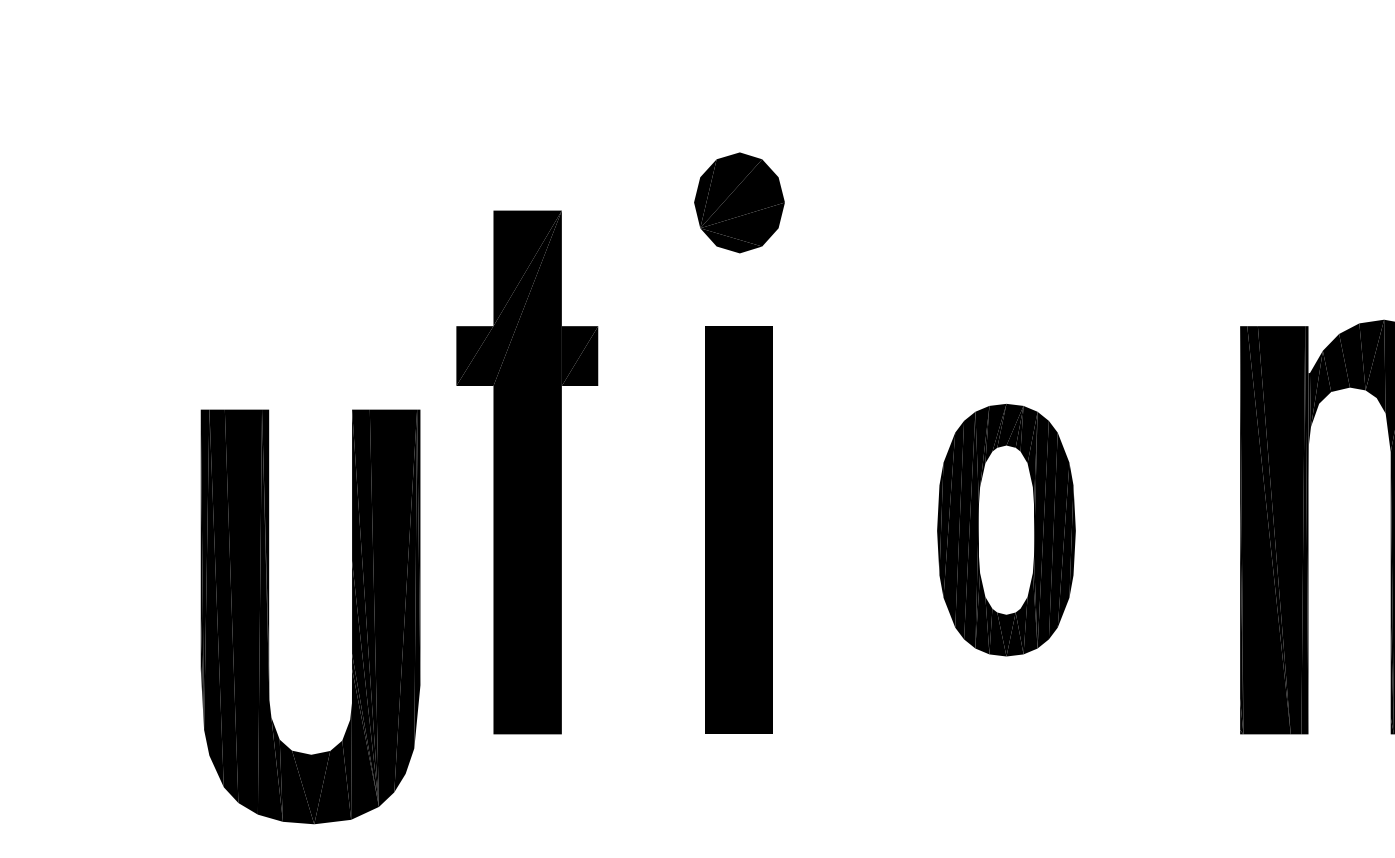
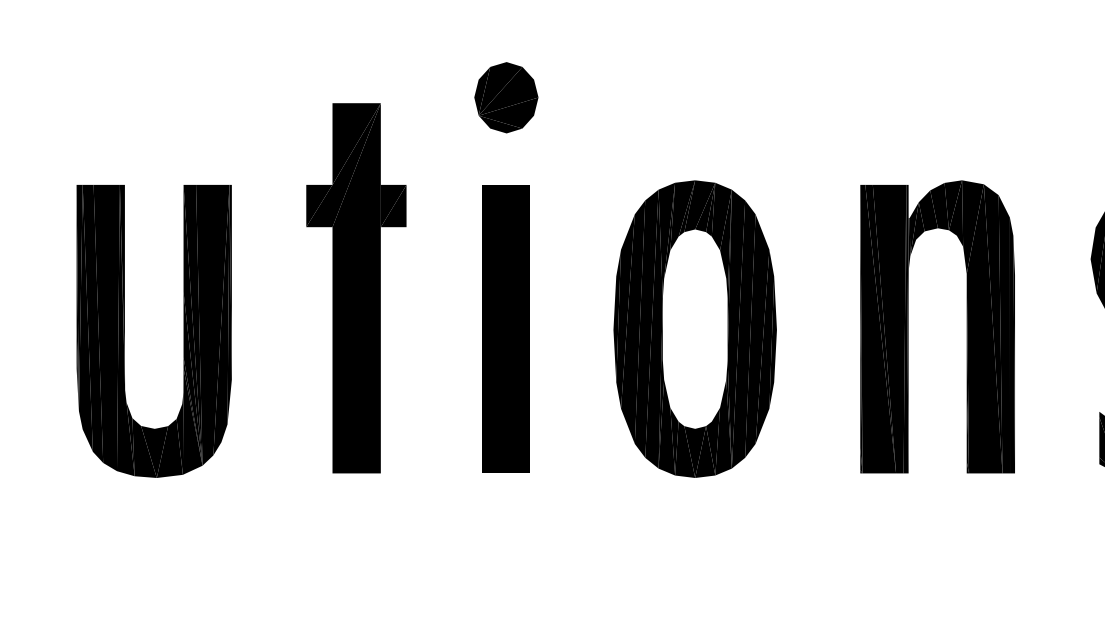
part: (1005, 529) -> (694, 328), size x1.67
part: (268, 617) -> (124, 331), moved

